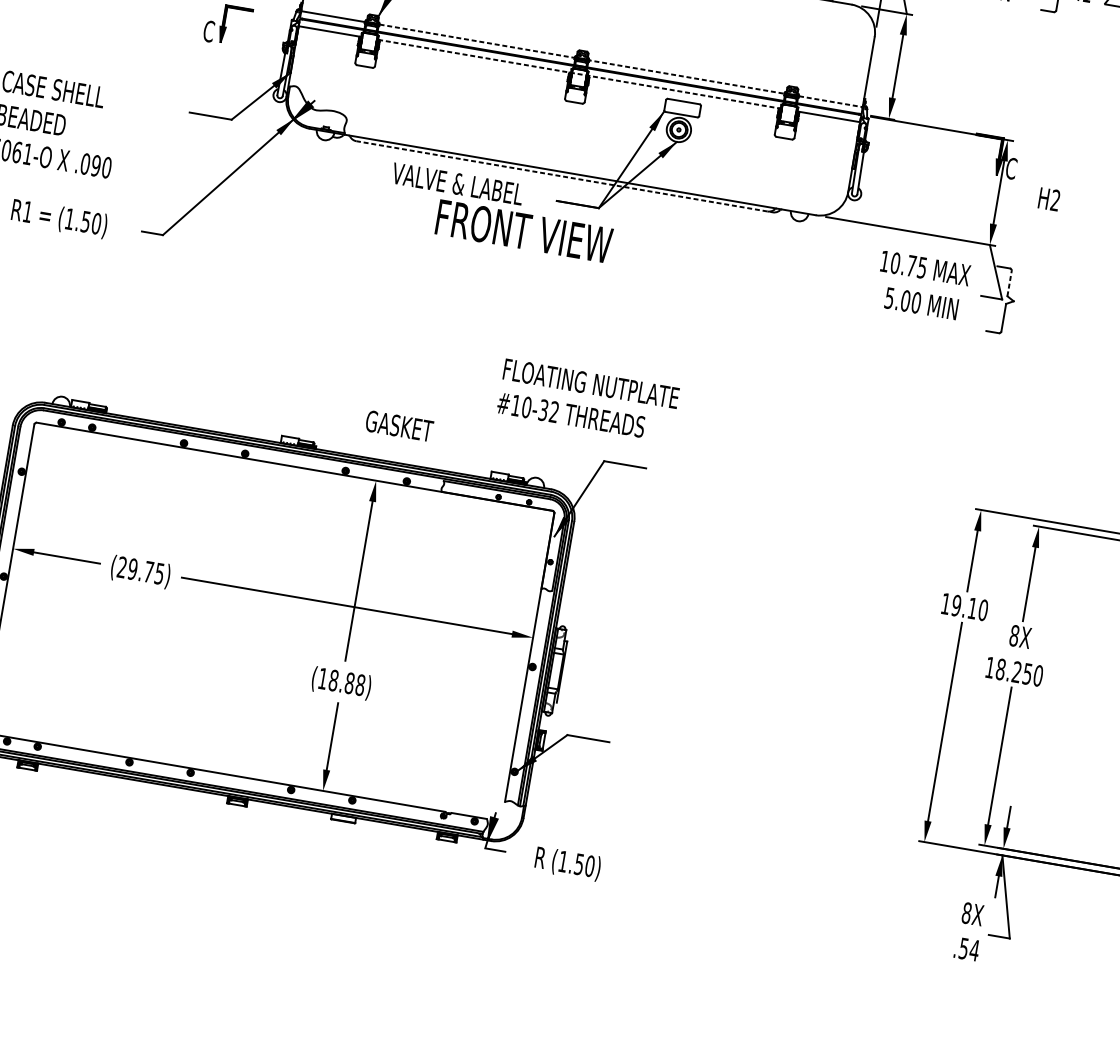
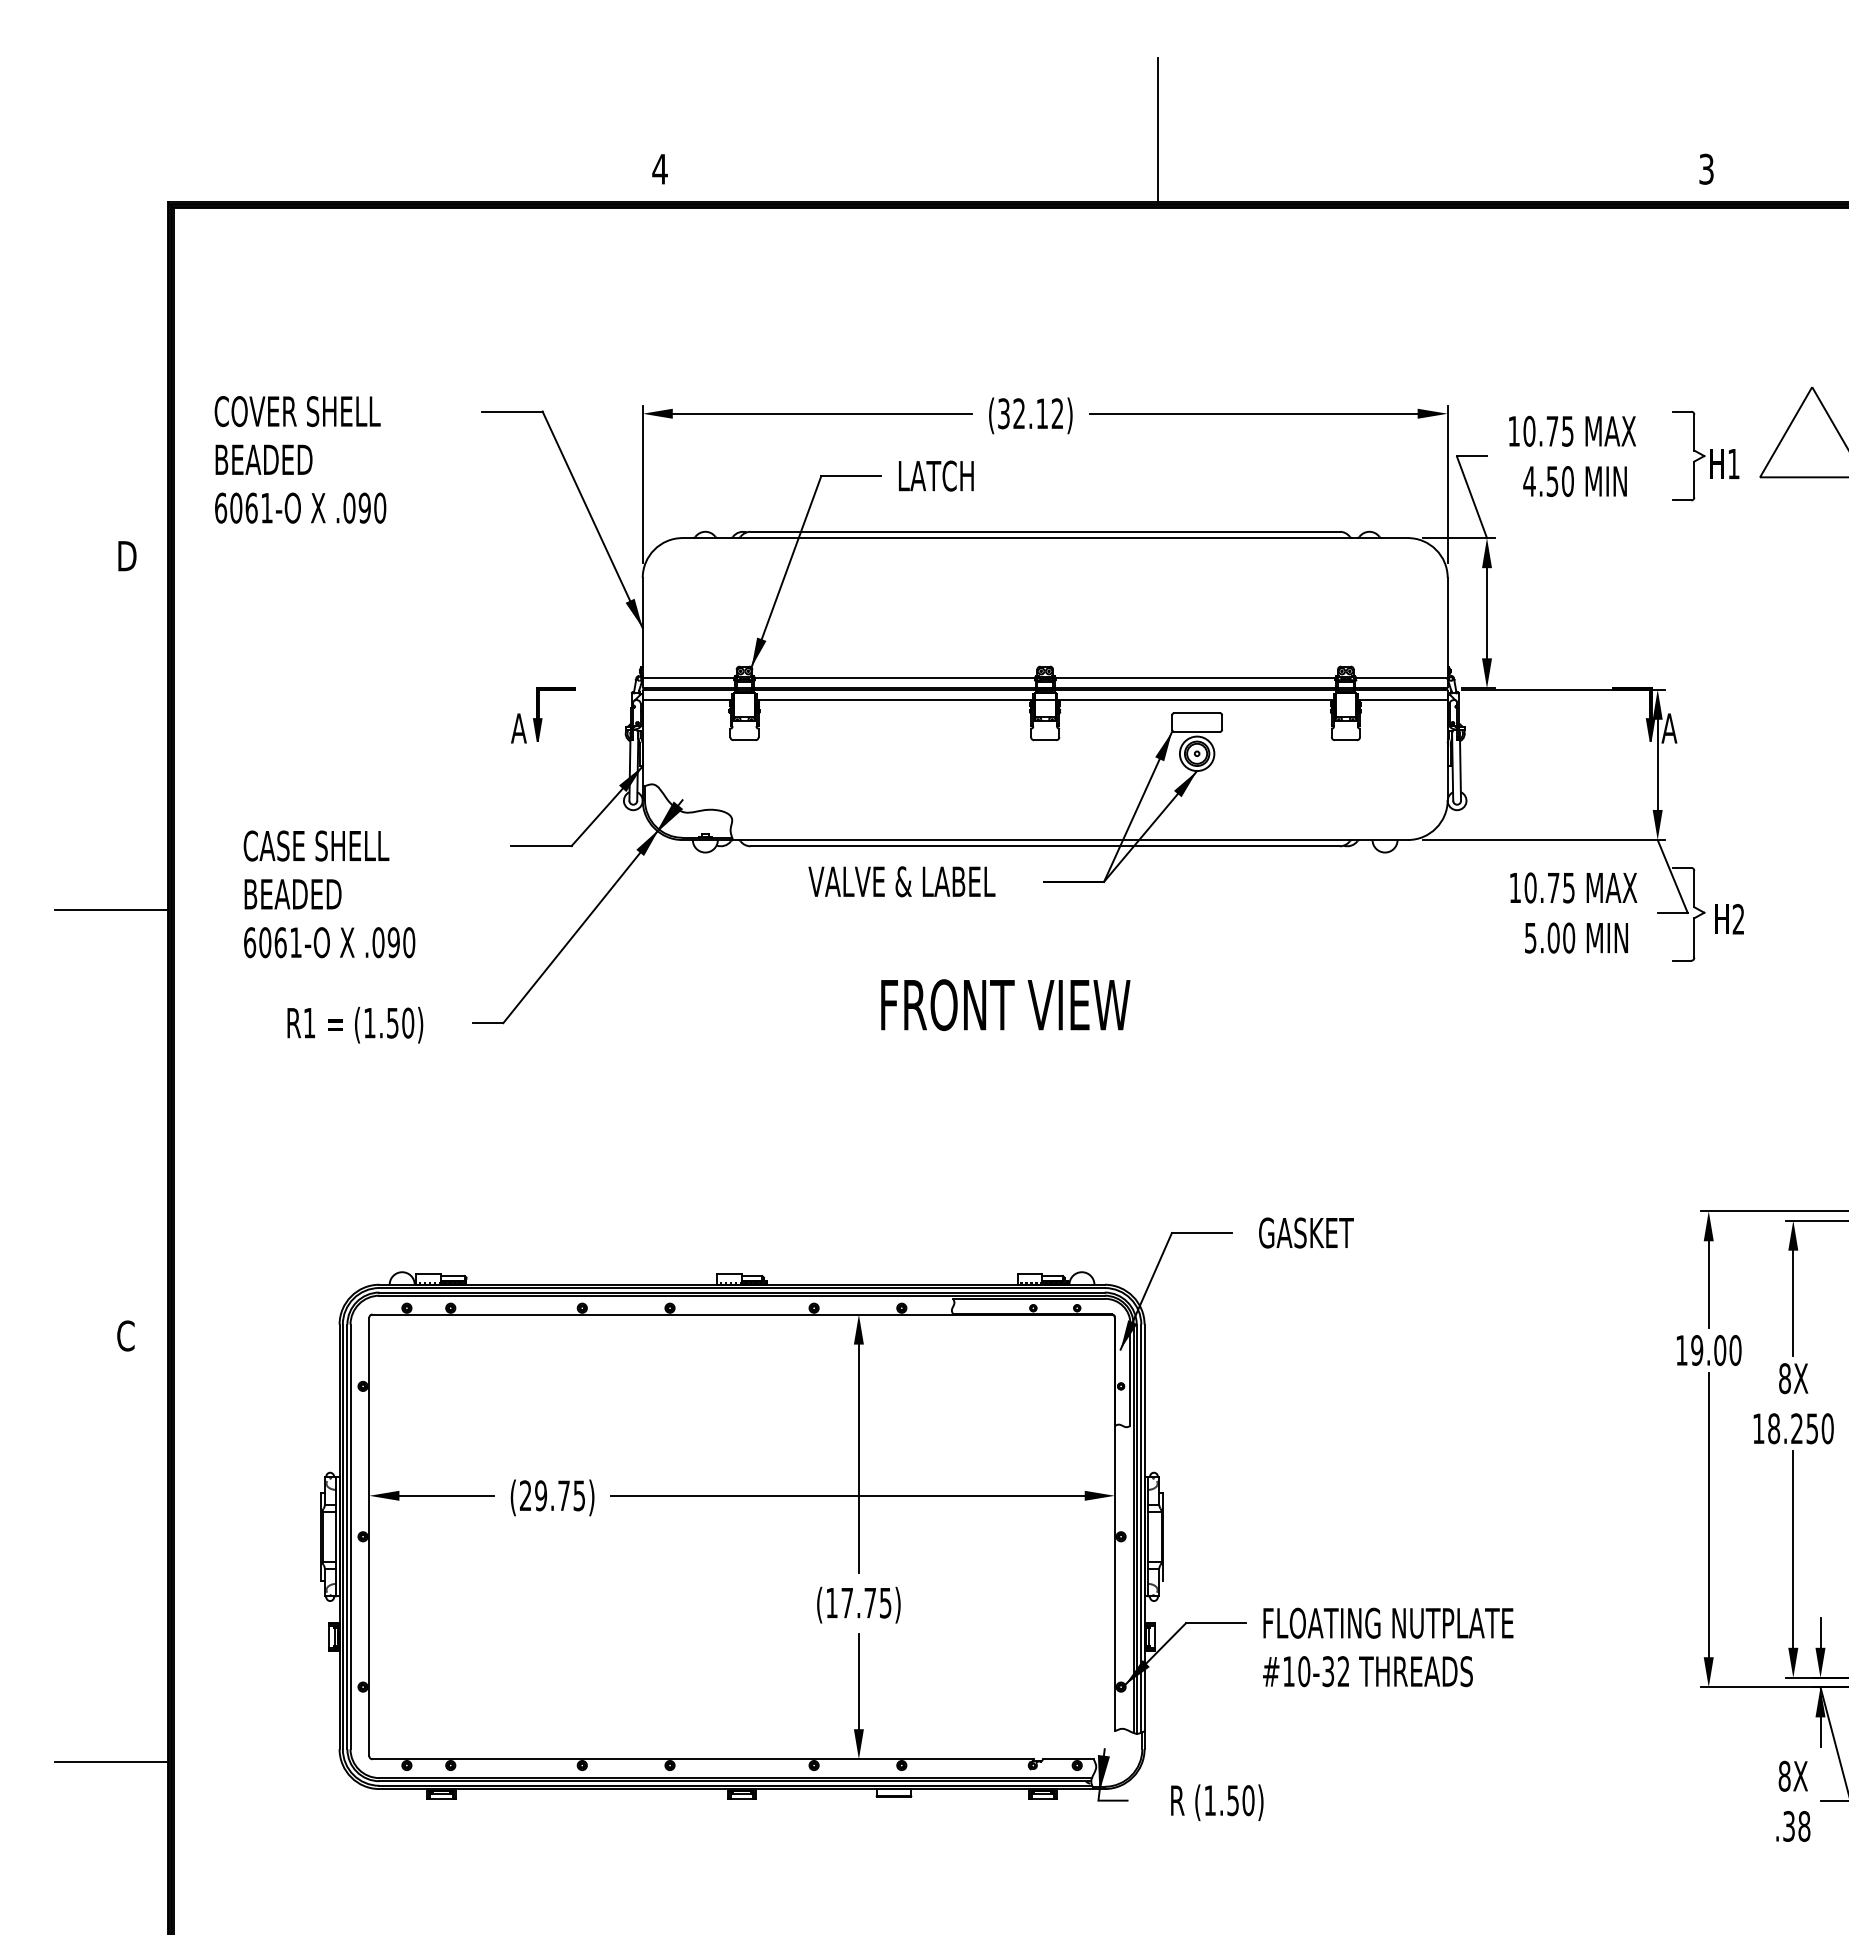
text: (208, 31) -> (518, 728), C -> A
line: (582, 59) -> (1045, 678), dashed -> solid
line: (579, 74) -> (1045, 699), dashed -> solid
line: (831, 101) -> (1402, 678), dashed -> solid
text: (1011, 168) -> (1669, 728), C -> A
line: (562, 176) -> (1045, 846), dashed -> solid
text: (1049, 199) -> (1729, 919), moved
text: (523, 231) -> (1005, 1005), moved
line: (1009, 283) -> (1694, 888), dashed -> solid
text: (588, 400) -> (1388, 1647), moved
text: (399, 425) -> (1306, 1232), moved
text: (972, 608) -> (1720, 1350), 19.10 -> 19.00
text: (347, 682) -> (866, 1602), (18.88) -> (17.75)
text: (969, 949) -> (1796, 1826), 8X^J.54 -> 8X^J.38

